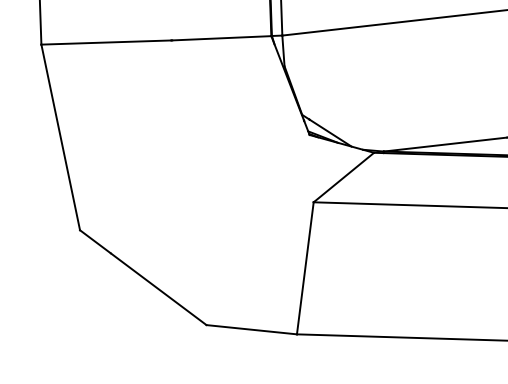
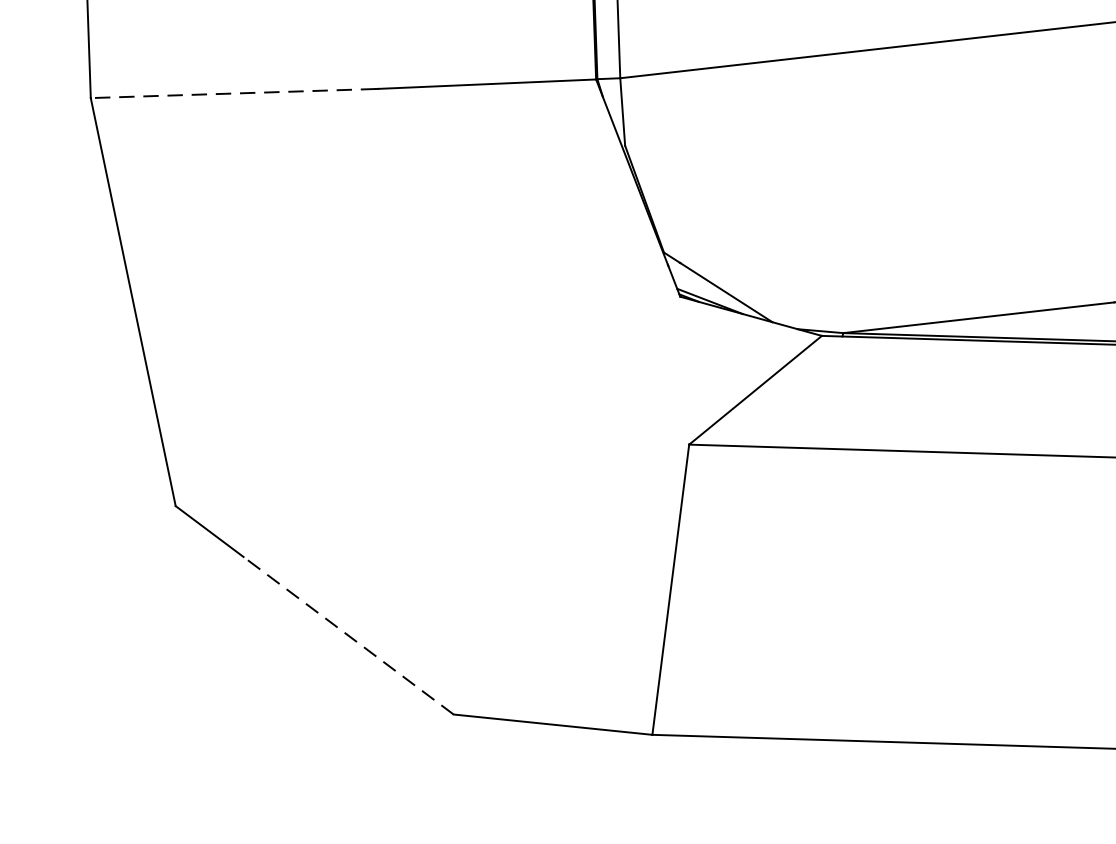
line: (106, 42) -> (233, 93), solid -> dashed
line: (158, 289) -> (348, 636), solid -> dashed

